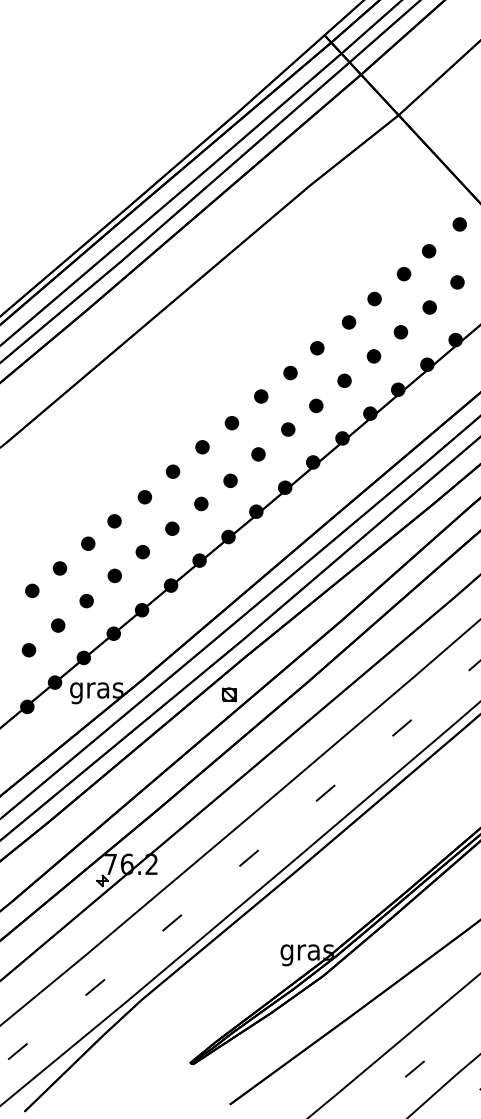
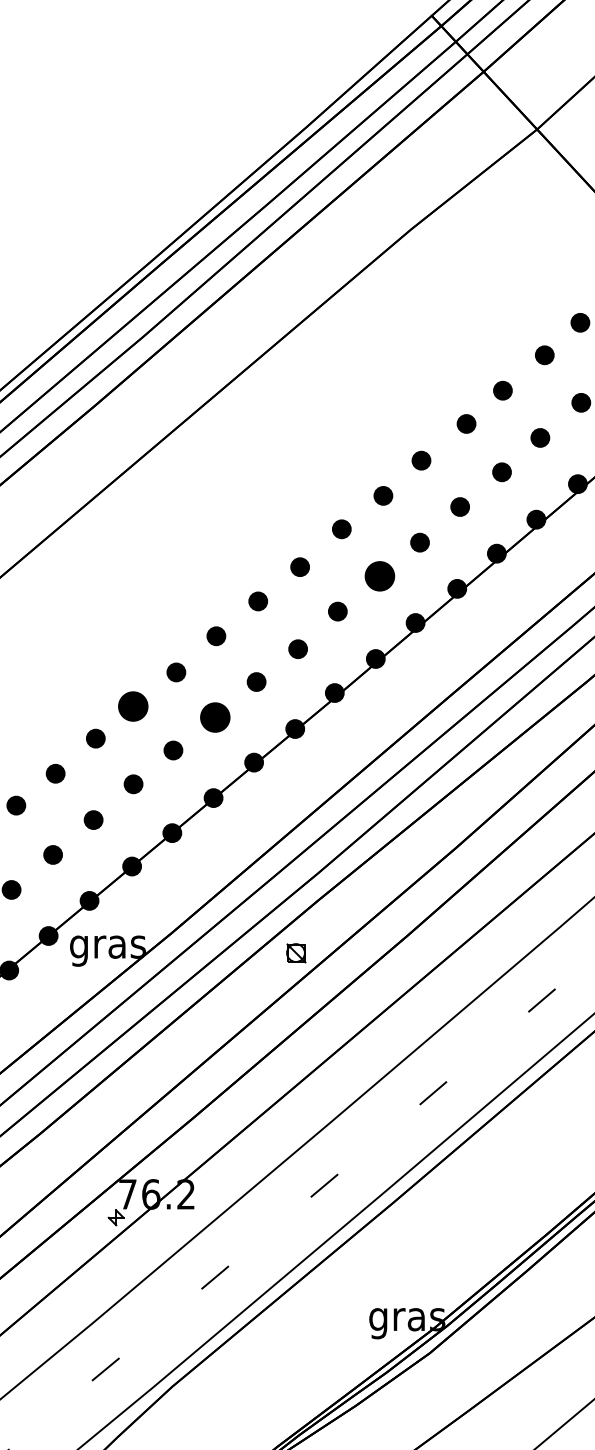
part: (288, 429) -> (380, 576), size x1.6
part: (114, 521) -> (133, 706), size x1.6
part: (172, 528) -> (215, 716), size x1.6

